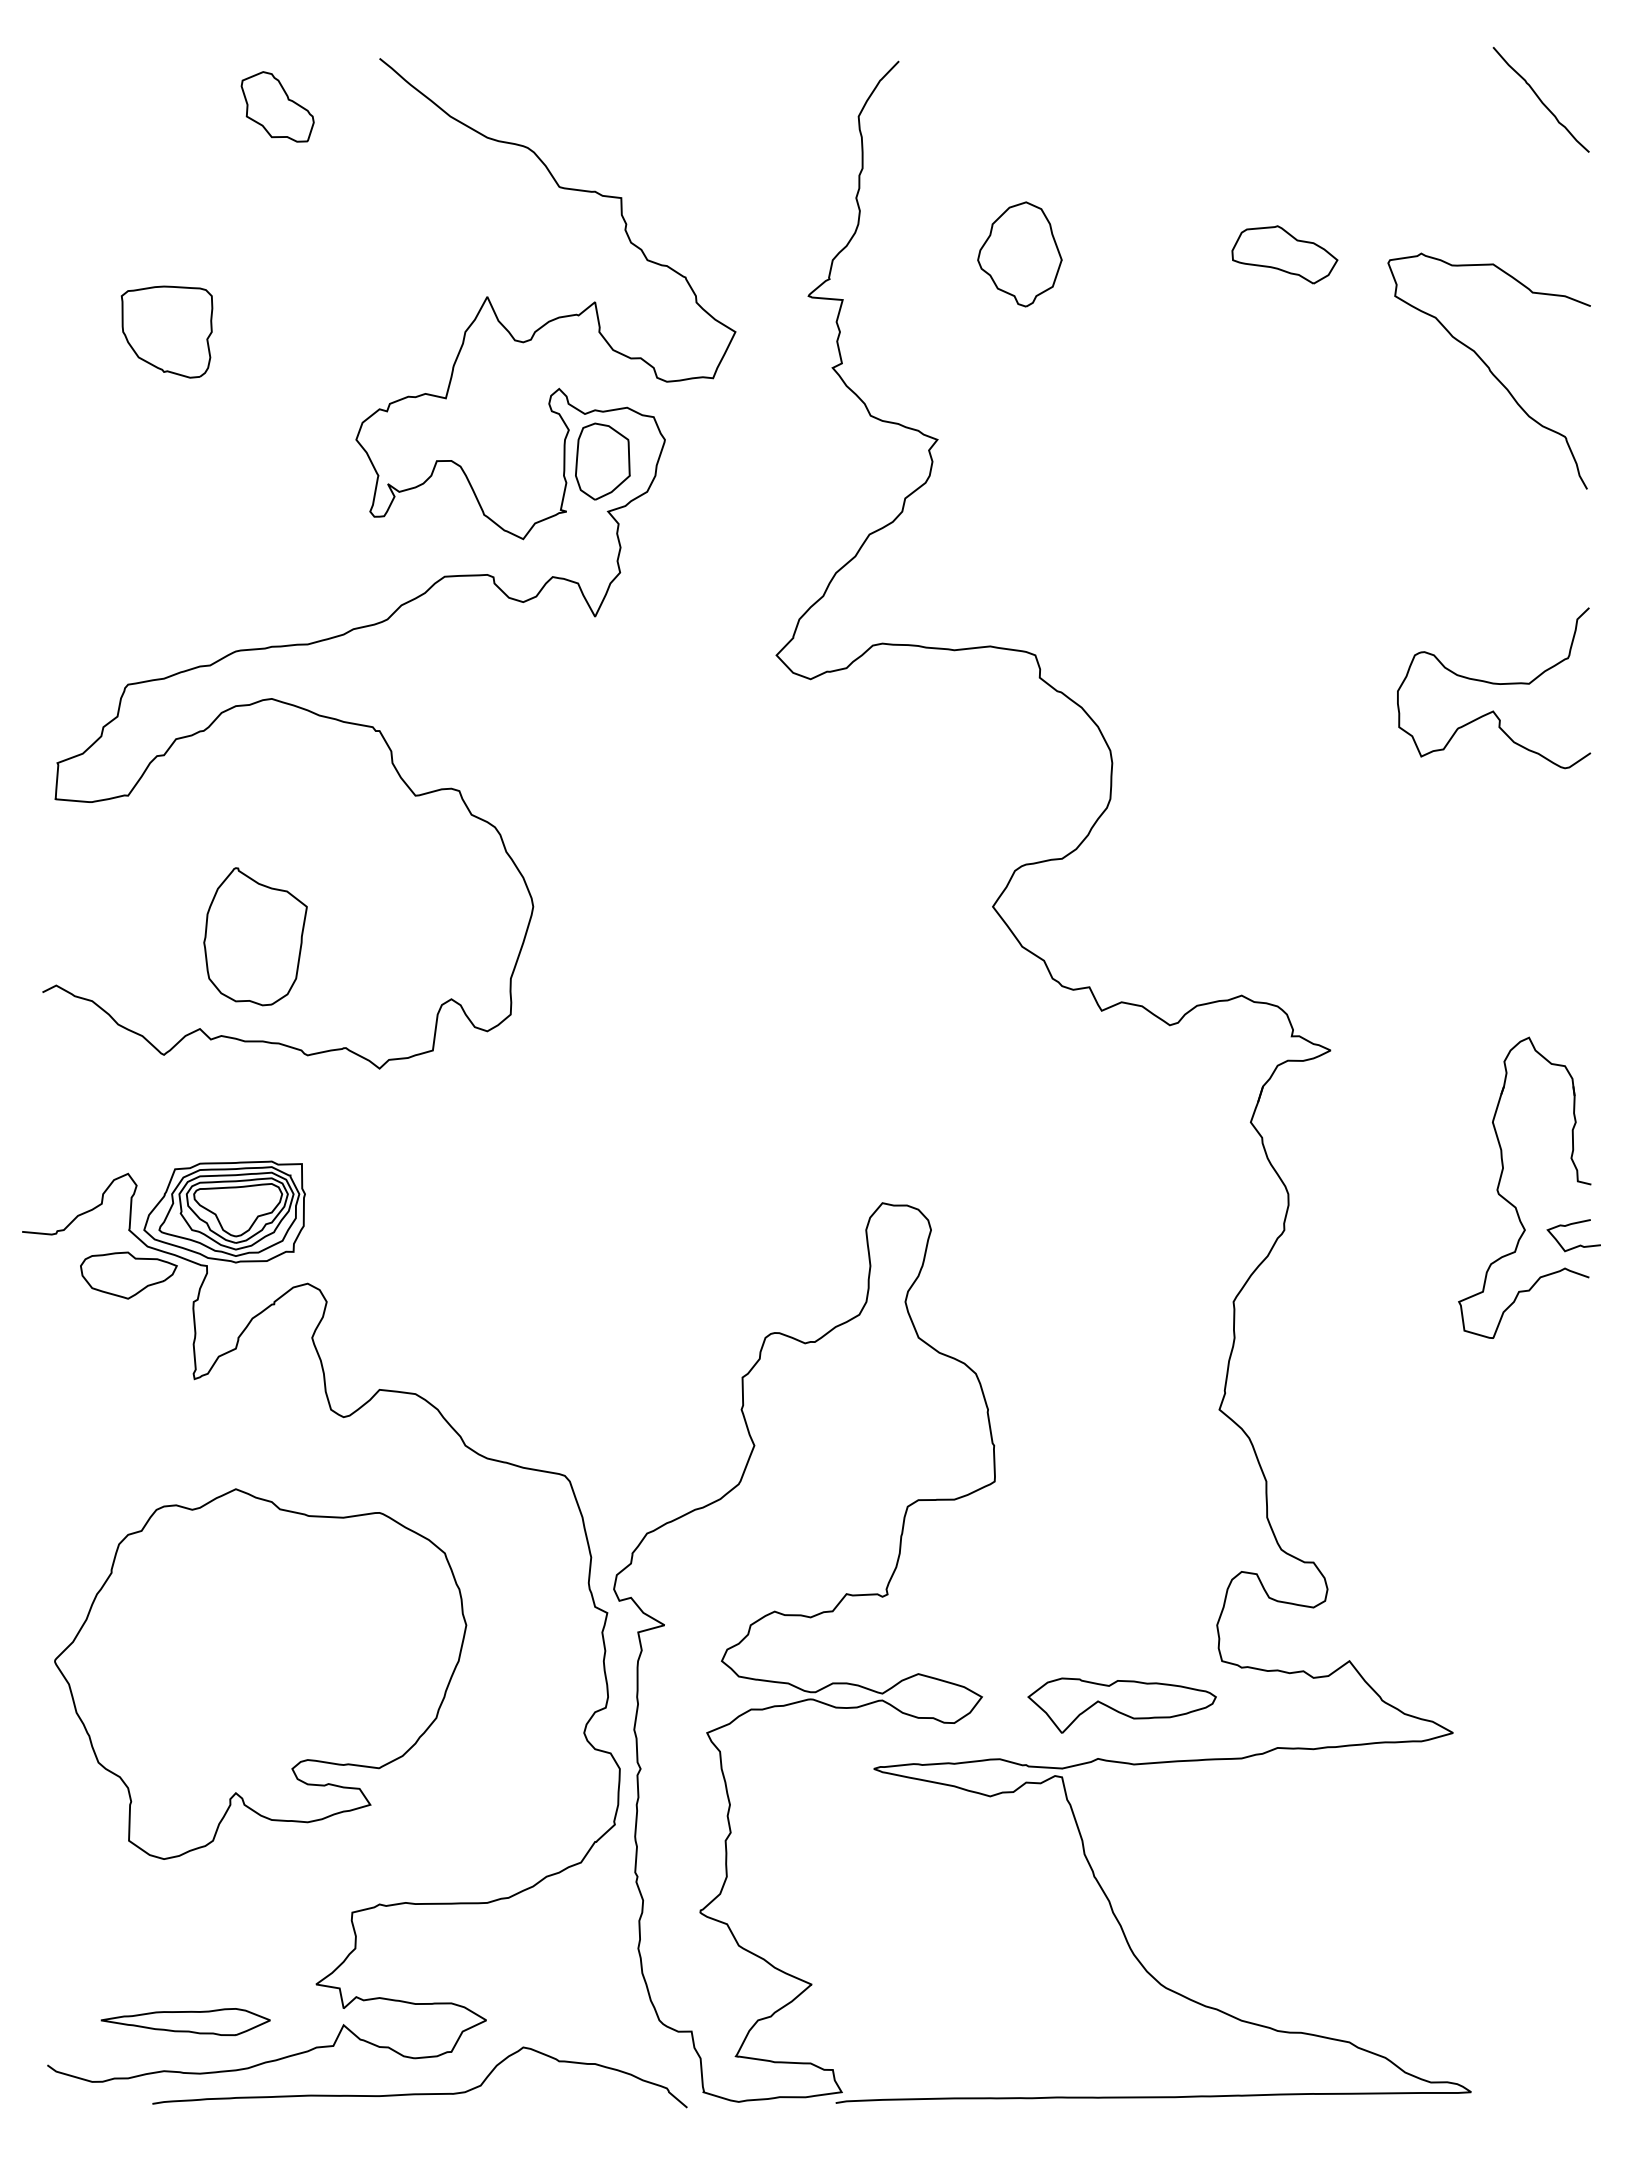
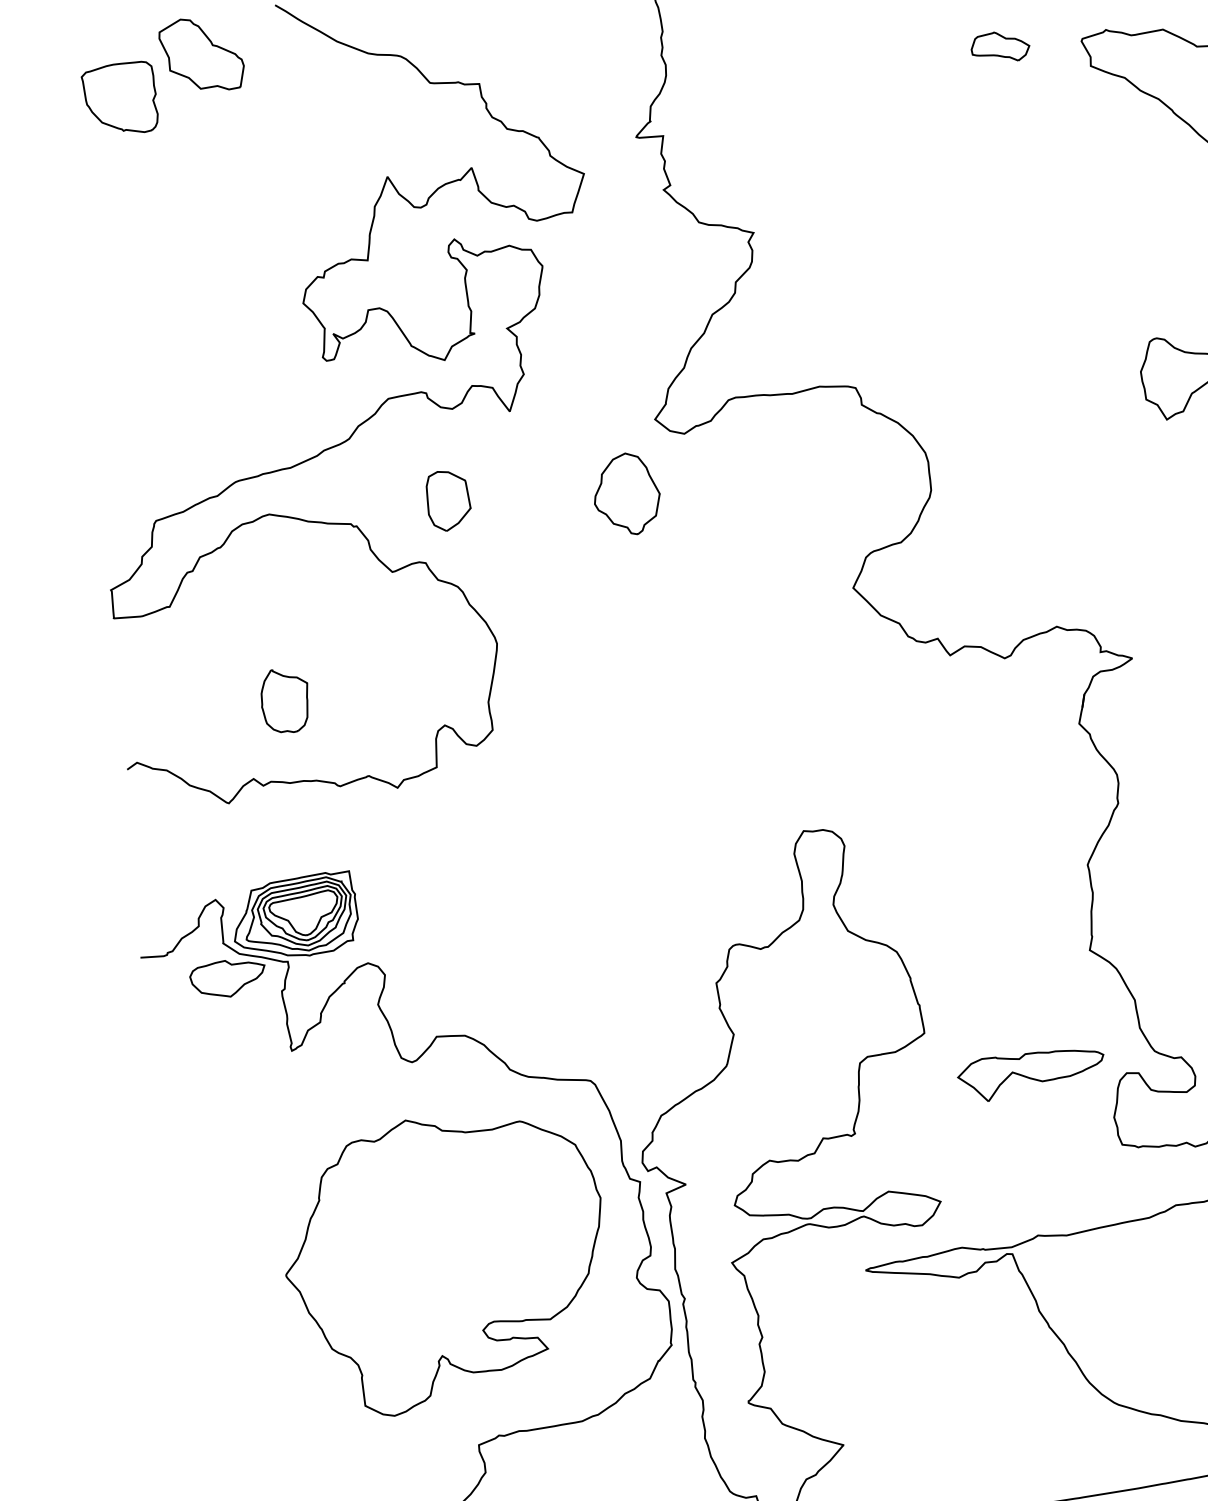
part: (277, 106) -> (201, 54), size x1.4
part: (1019, 254) -> (626, 494), moved
part: (1284, 254) -> (1000, 47), size x0.7
part: (166, 331) -> (120, 99), moved
part: (602, 461) -> (447, 500), moved
part: (255, 936) -> (285, 700), size x0.6
part: (260, 1673) -> (446, 1260), moved
part: (1121, 1705) -> (1031, 1072), moved

